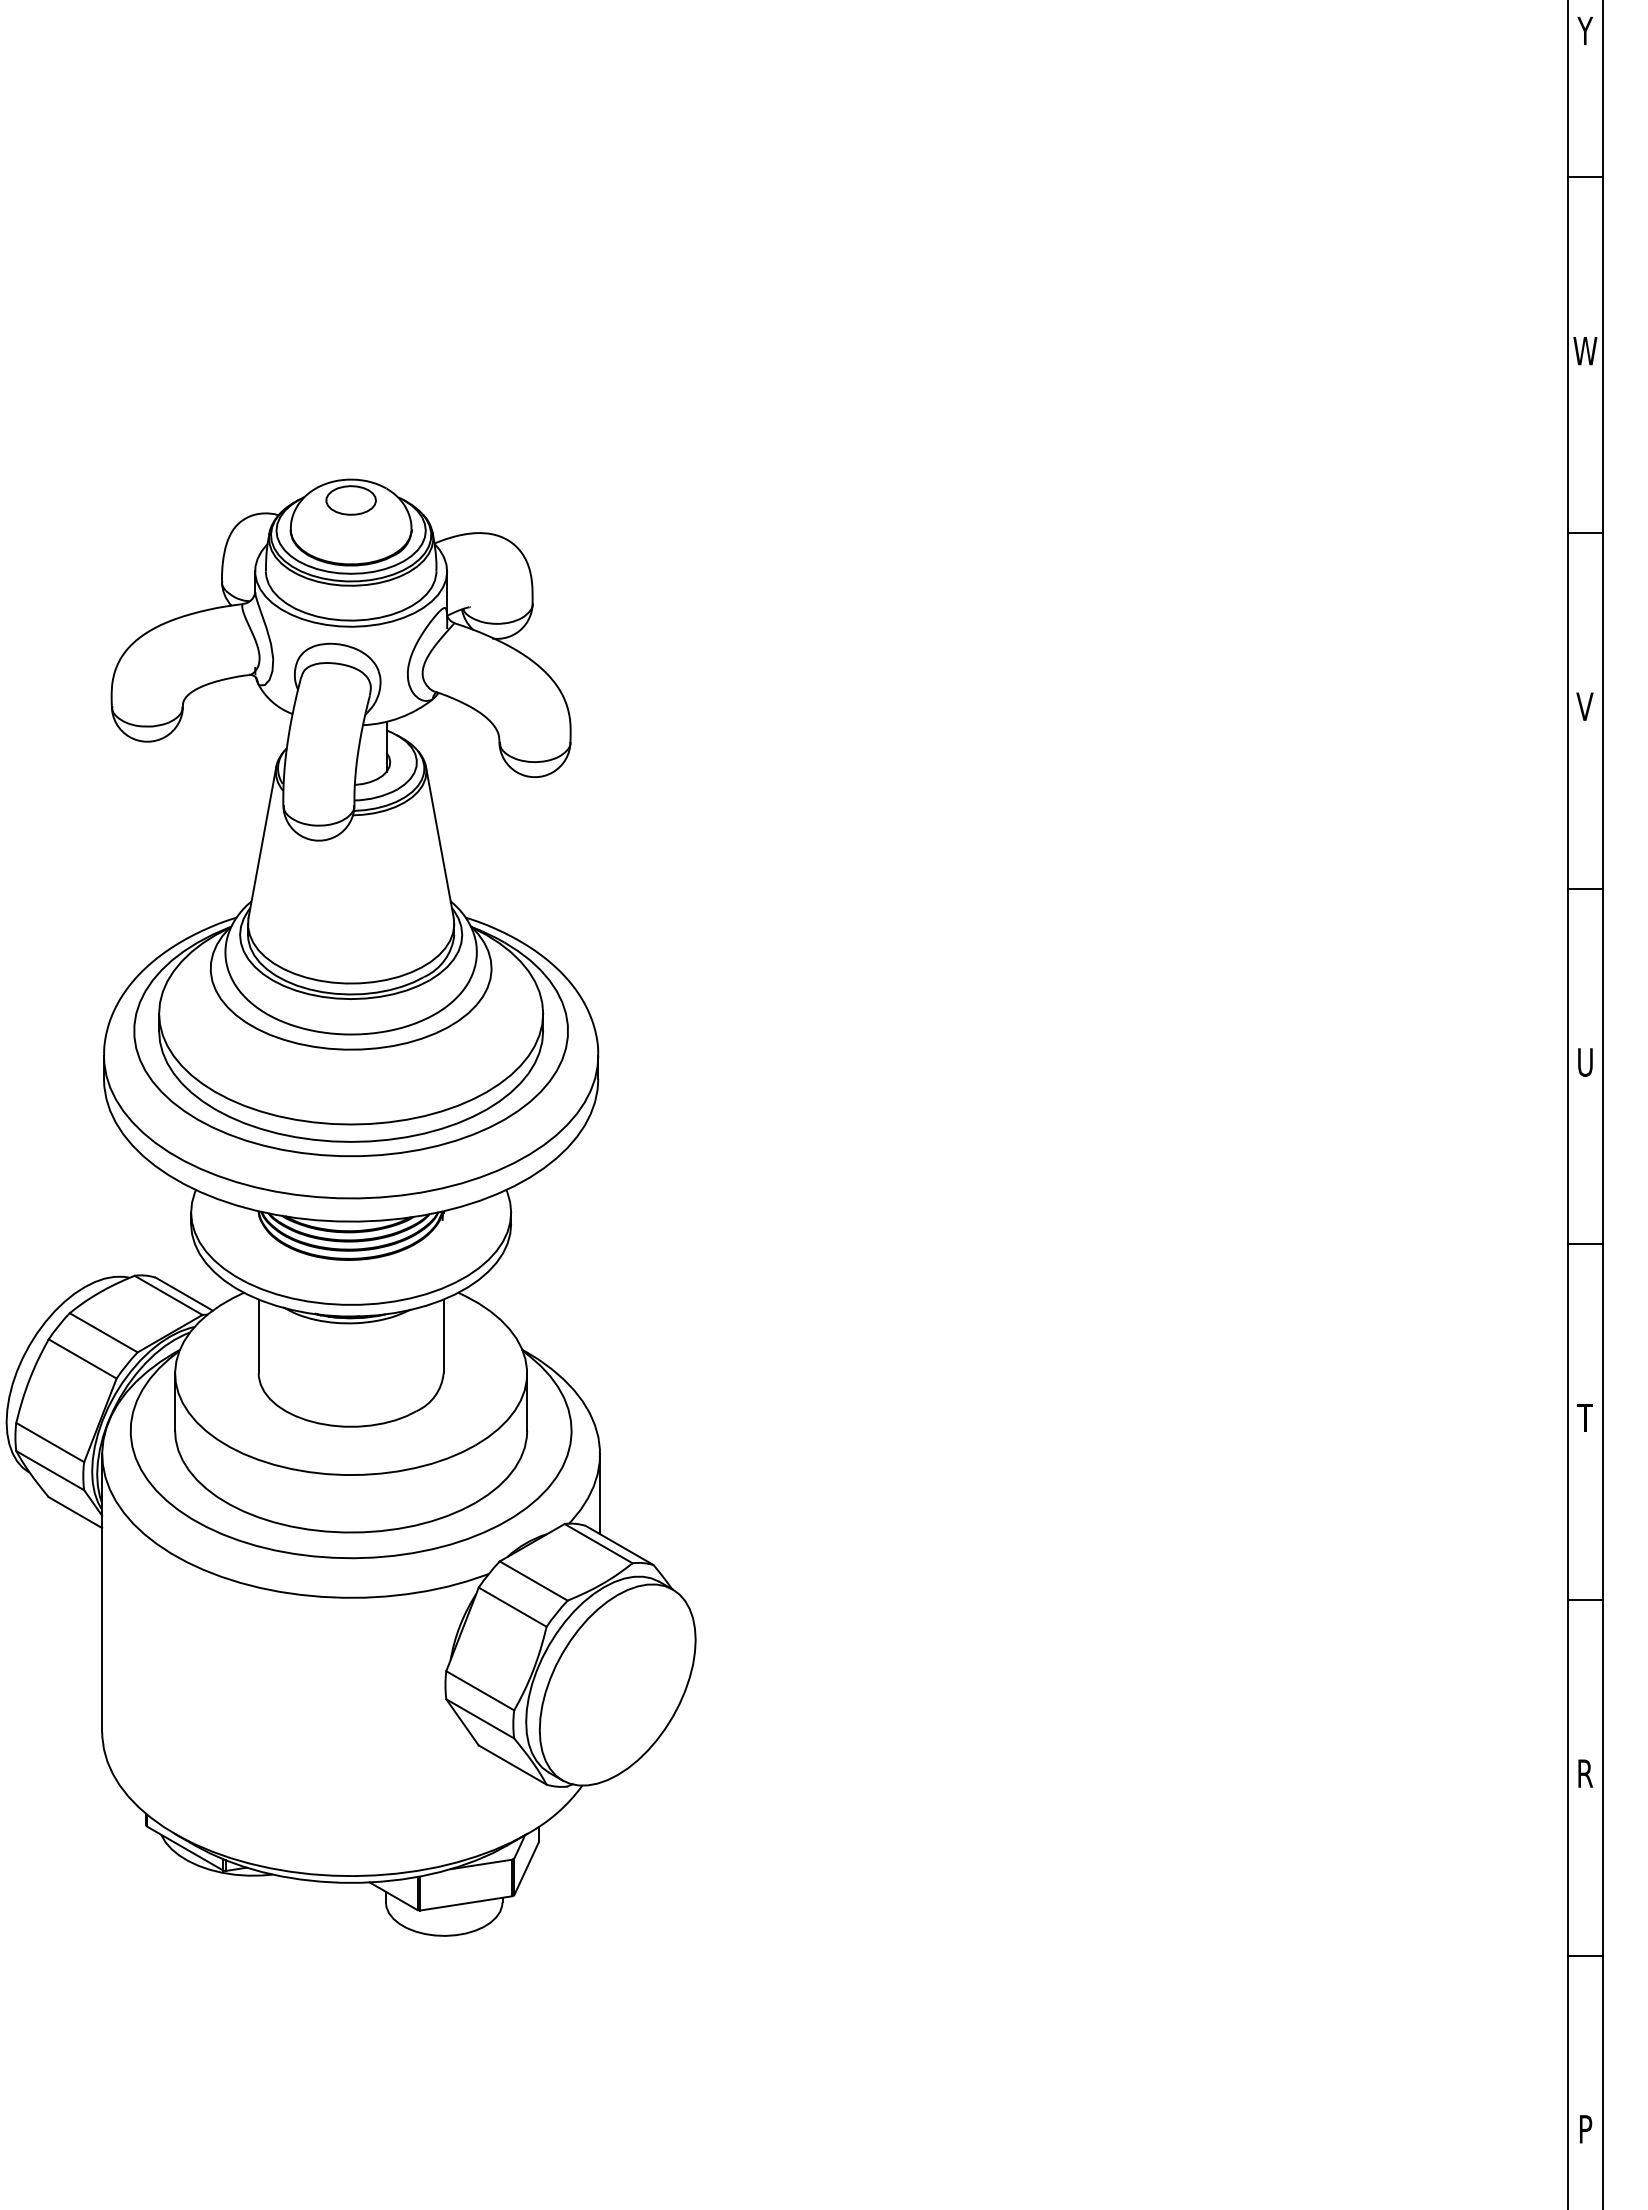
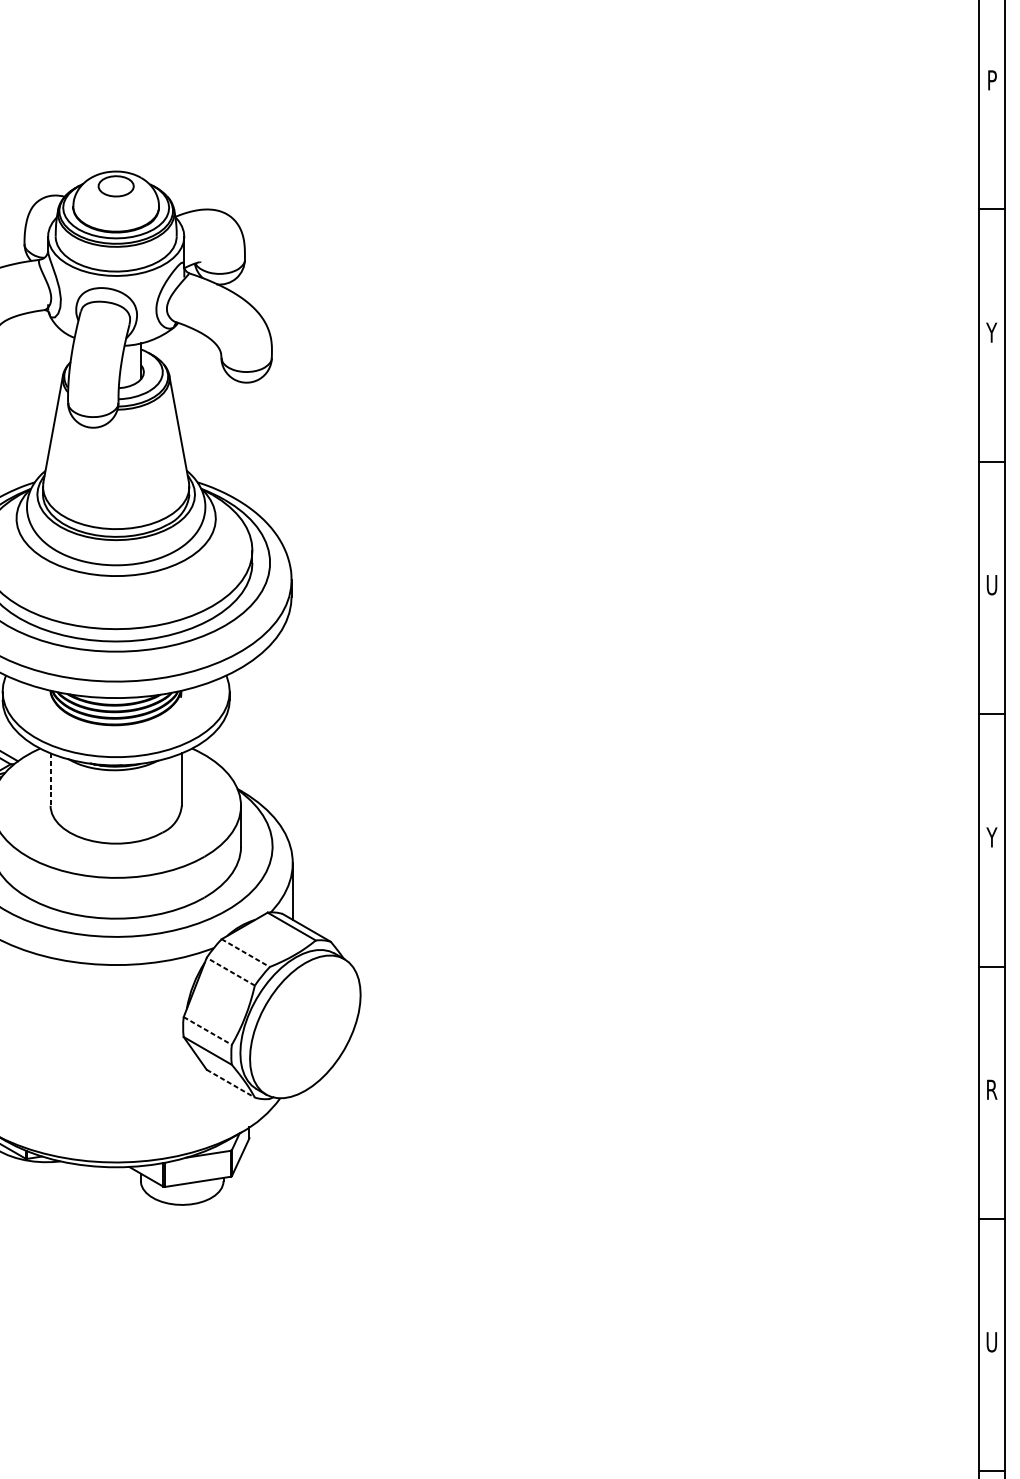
text: (1585, 351) -> (992, 80), W -> P
text: (1584, 706) -> (991, 332), V -> Y
line: (258, 1336) -> (50, 779), solid -> dashed
text: (1585, 1417) -> (992, 837), T -> Y
line: (534, 1581) -> (246, 953), solid -> dashed
line: (512, 1606) -> (230, 971), solid -> dashed
line: (480, 1691) -> (207, 1031), solid -> dashed
line: (513, 1765) -> (231, 1084), solid -> dashed
text: (1585, 2129) -> (992, 1342), P -> U

